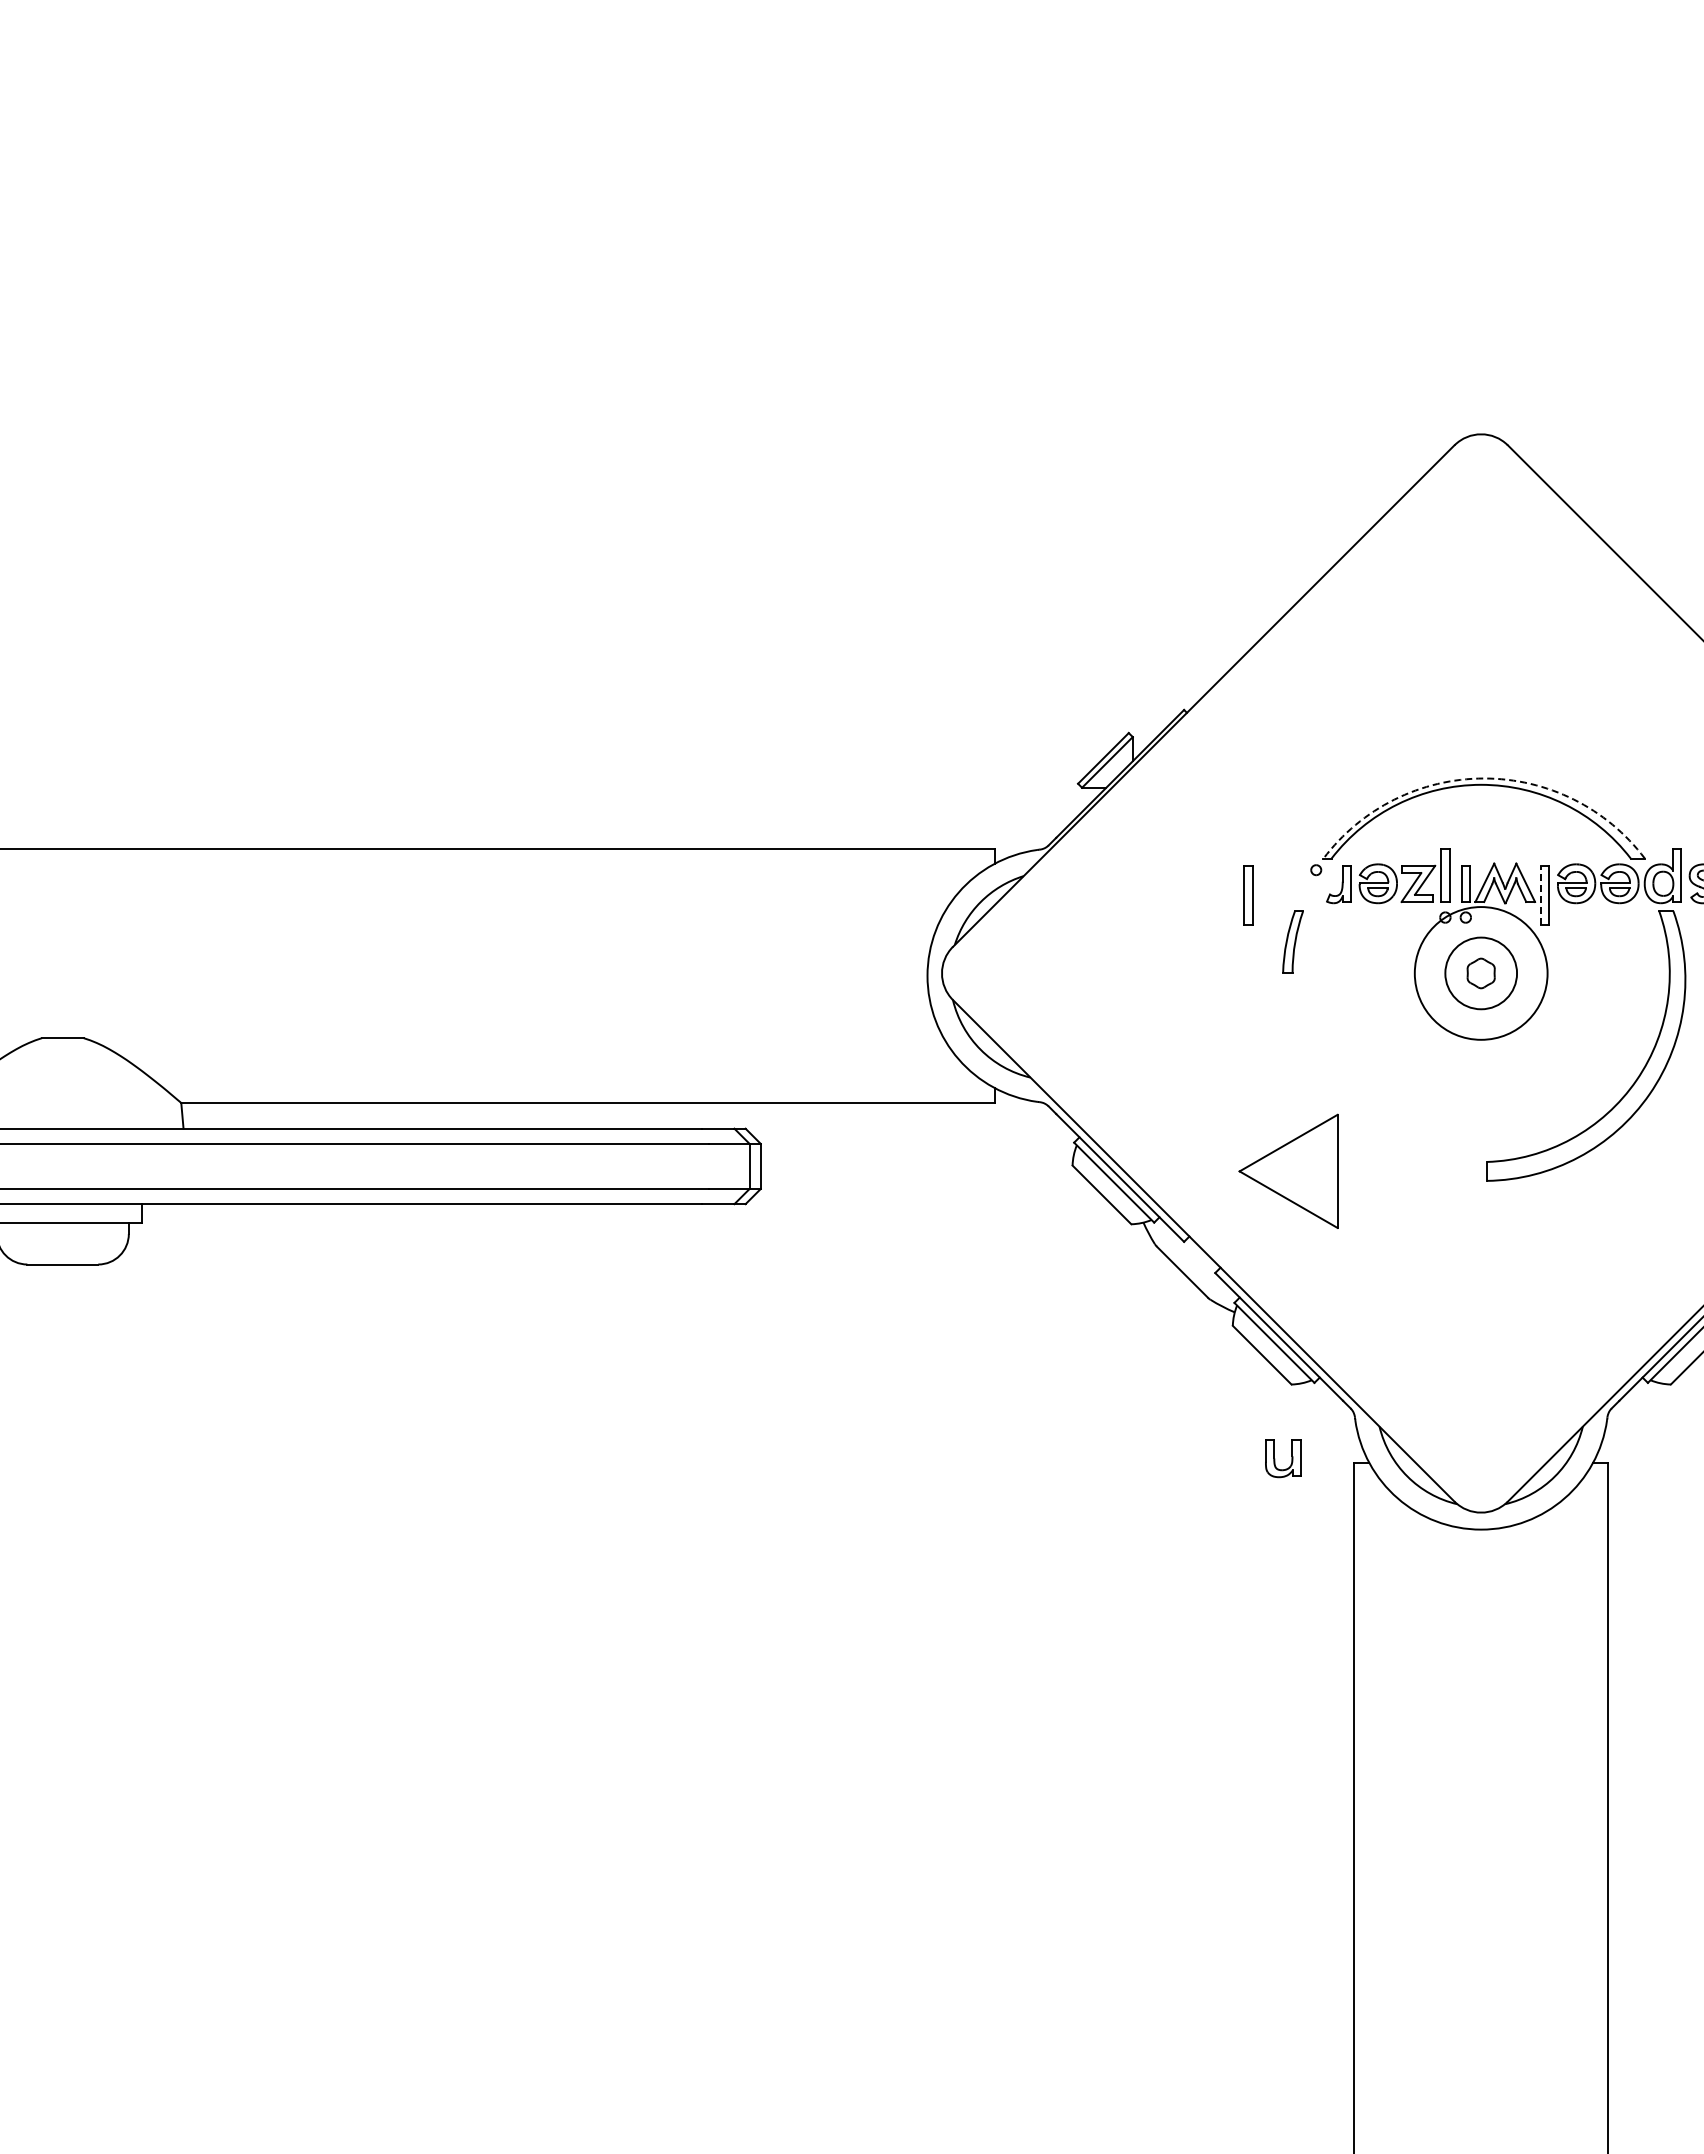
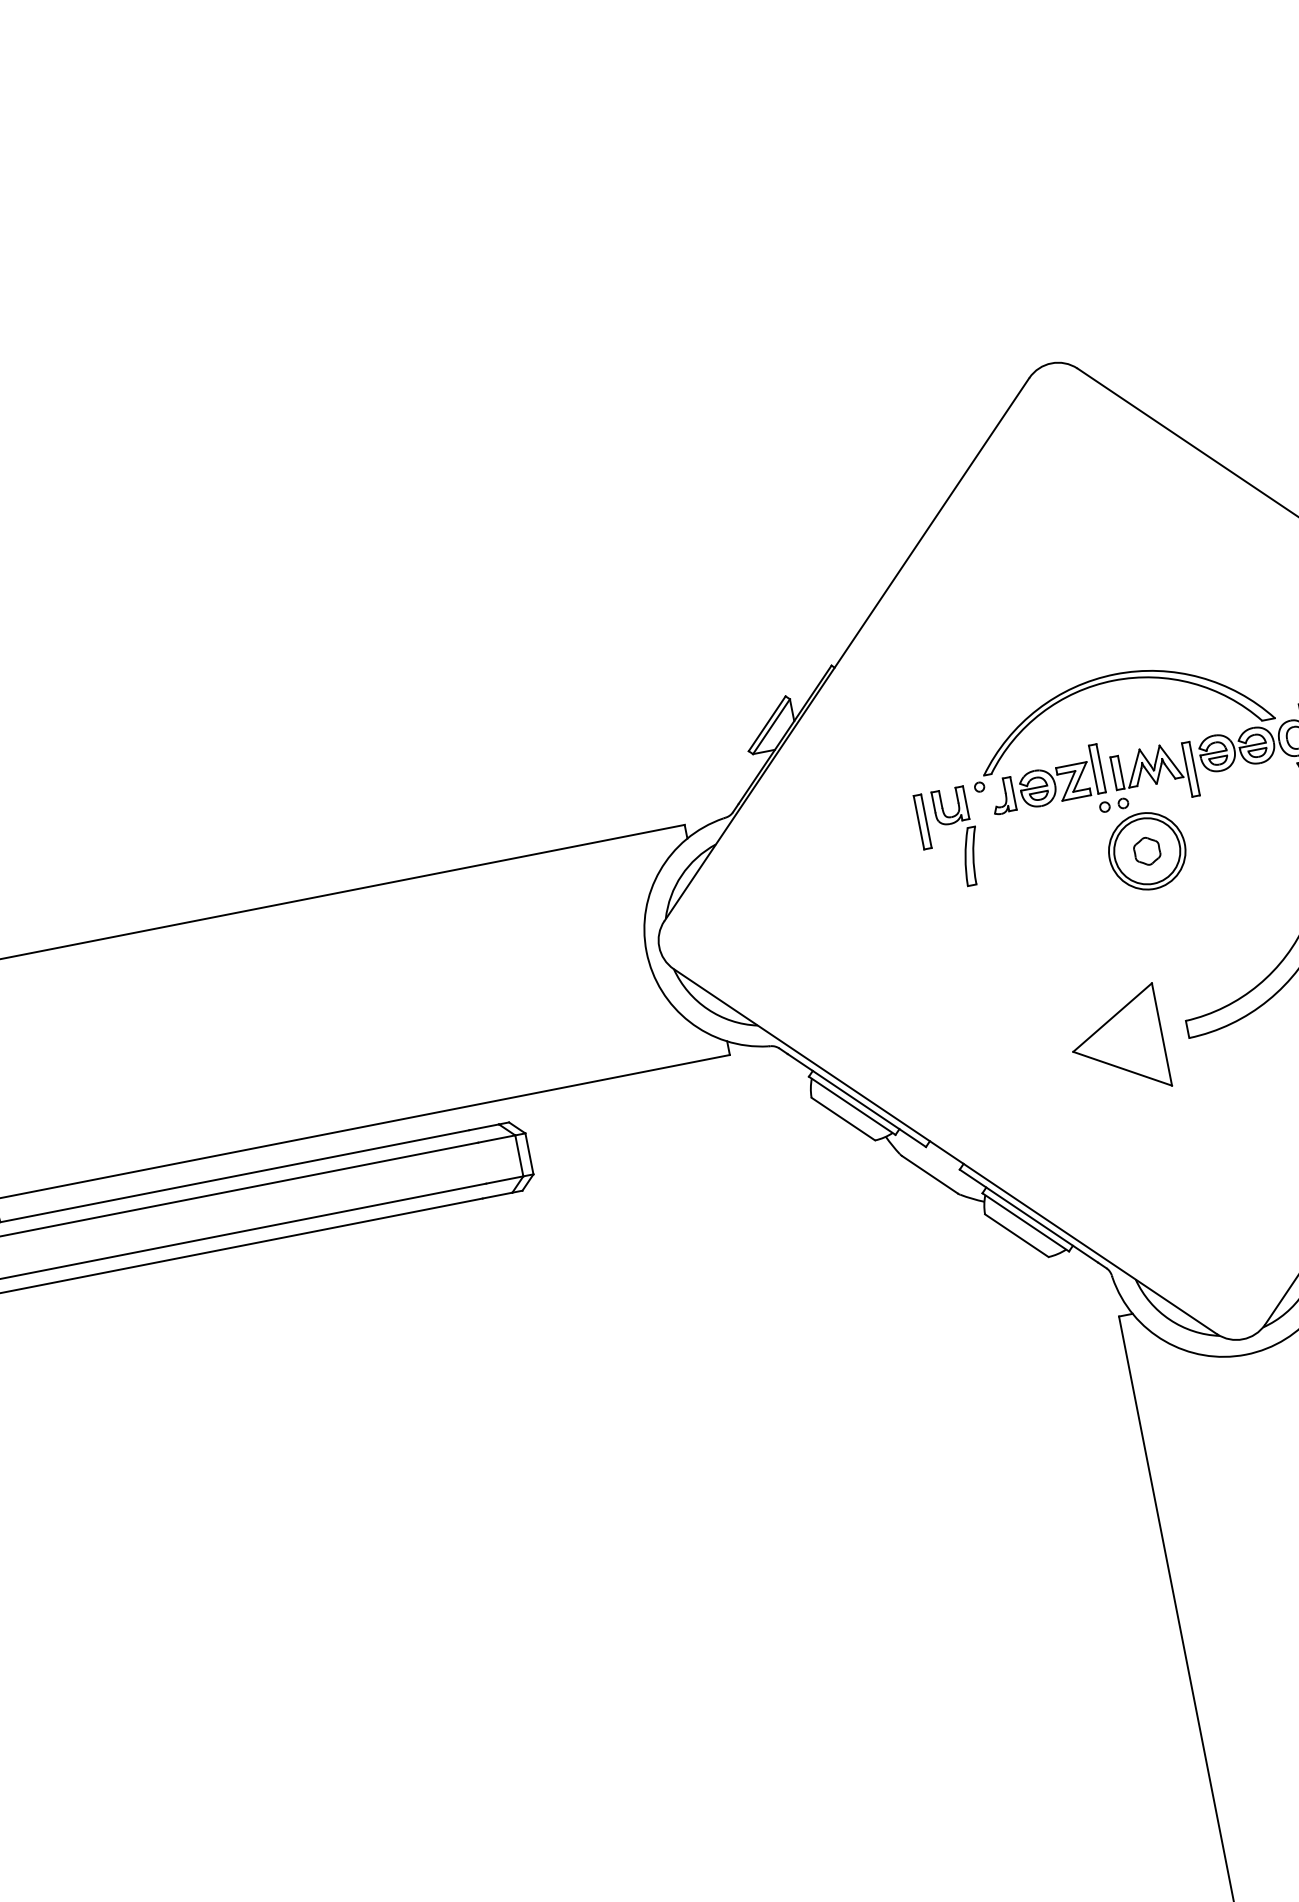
arc: (1484, 778) -> (1115, 674), dashed -> solid
line: (1540, 895) -> (1187, 770), dashed -> solid
circle: (1480, 972) -> (1146, 850), size x0.62
part: (1288, 1170) -> (1117, 1042), moved
part: (1275, 1458) -> (943, 807), moved

